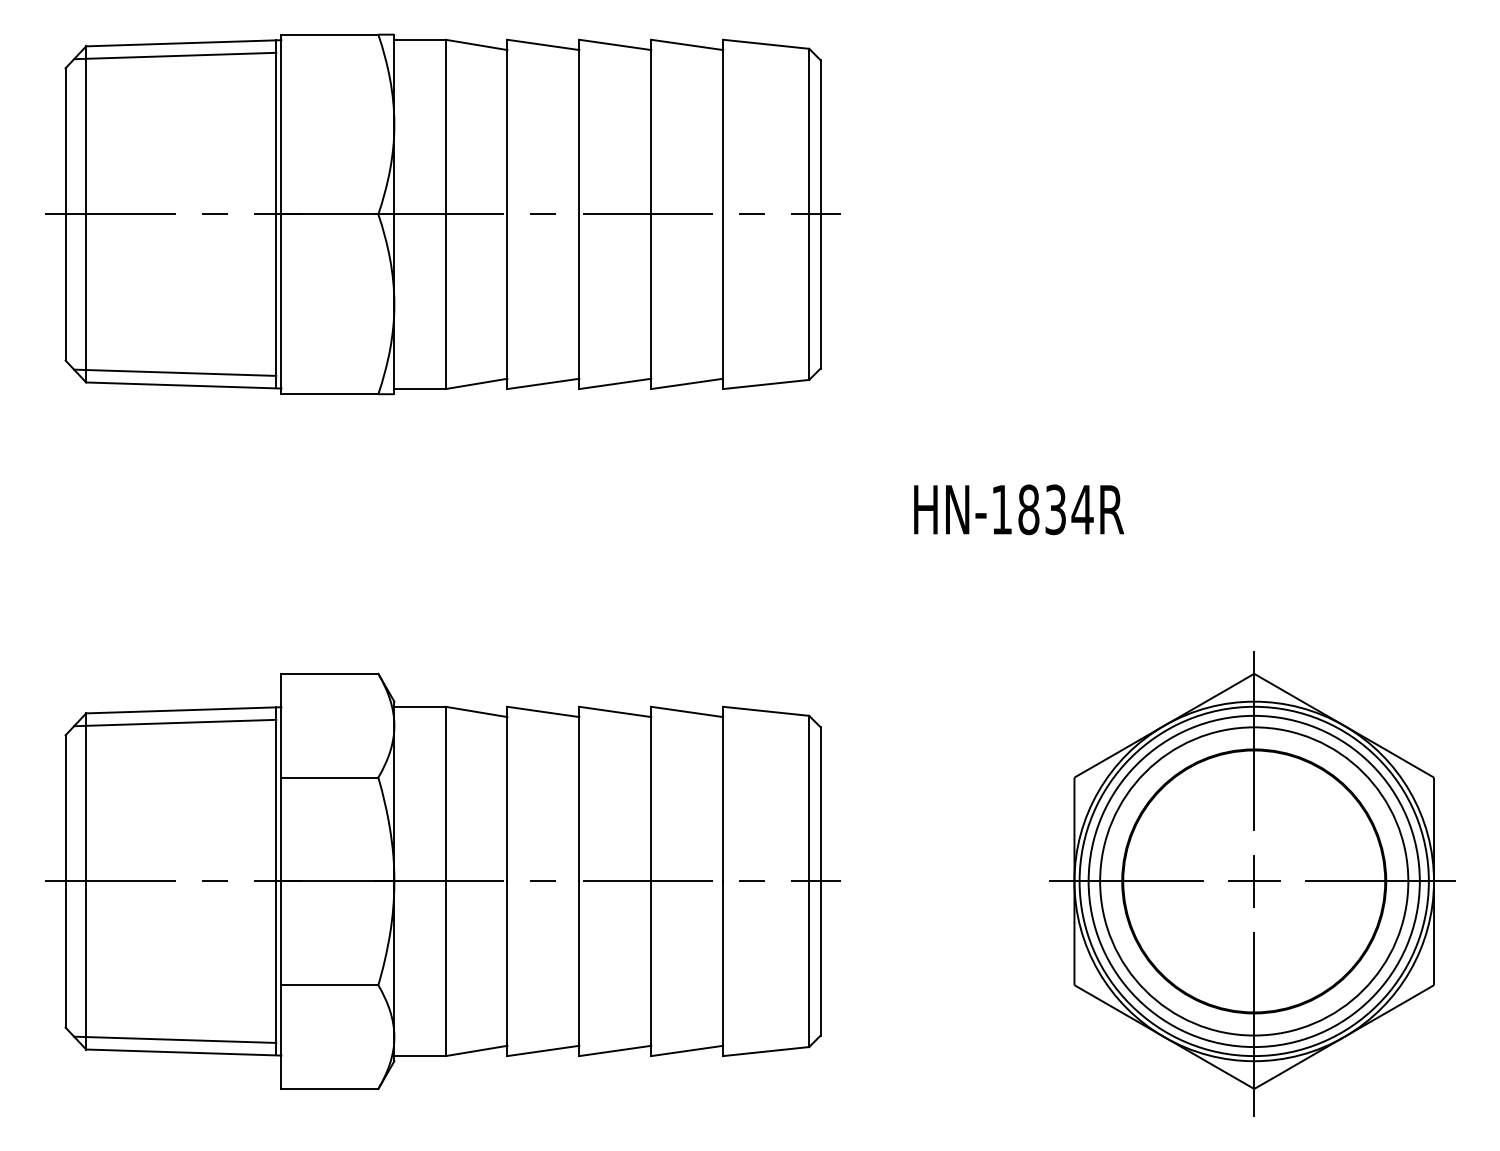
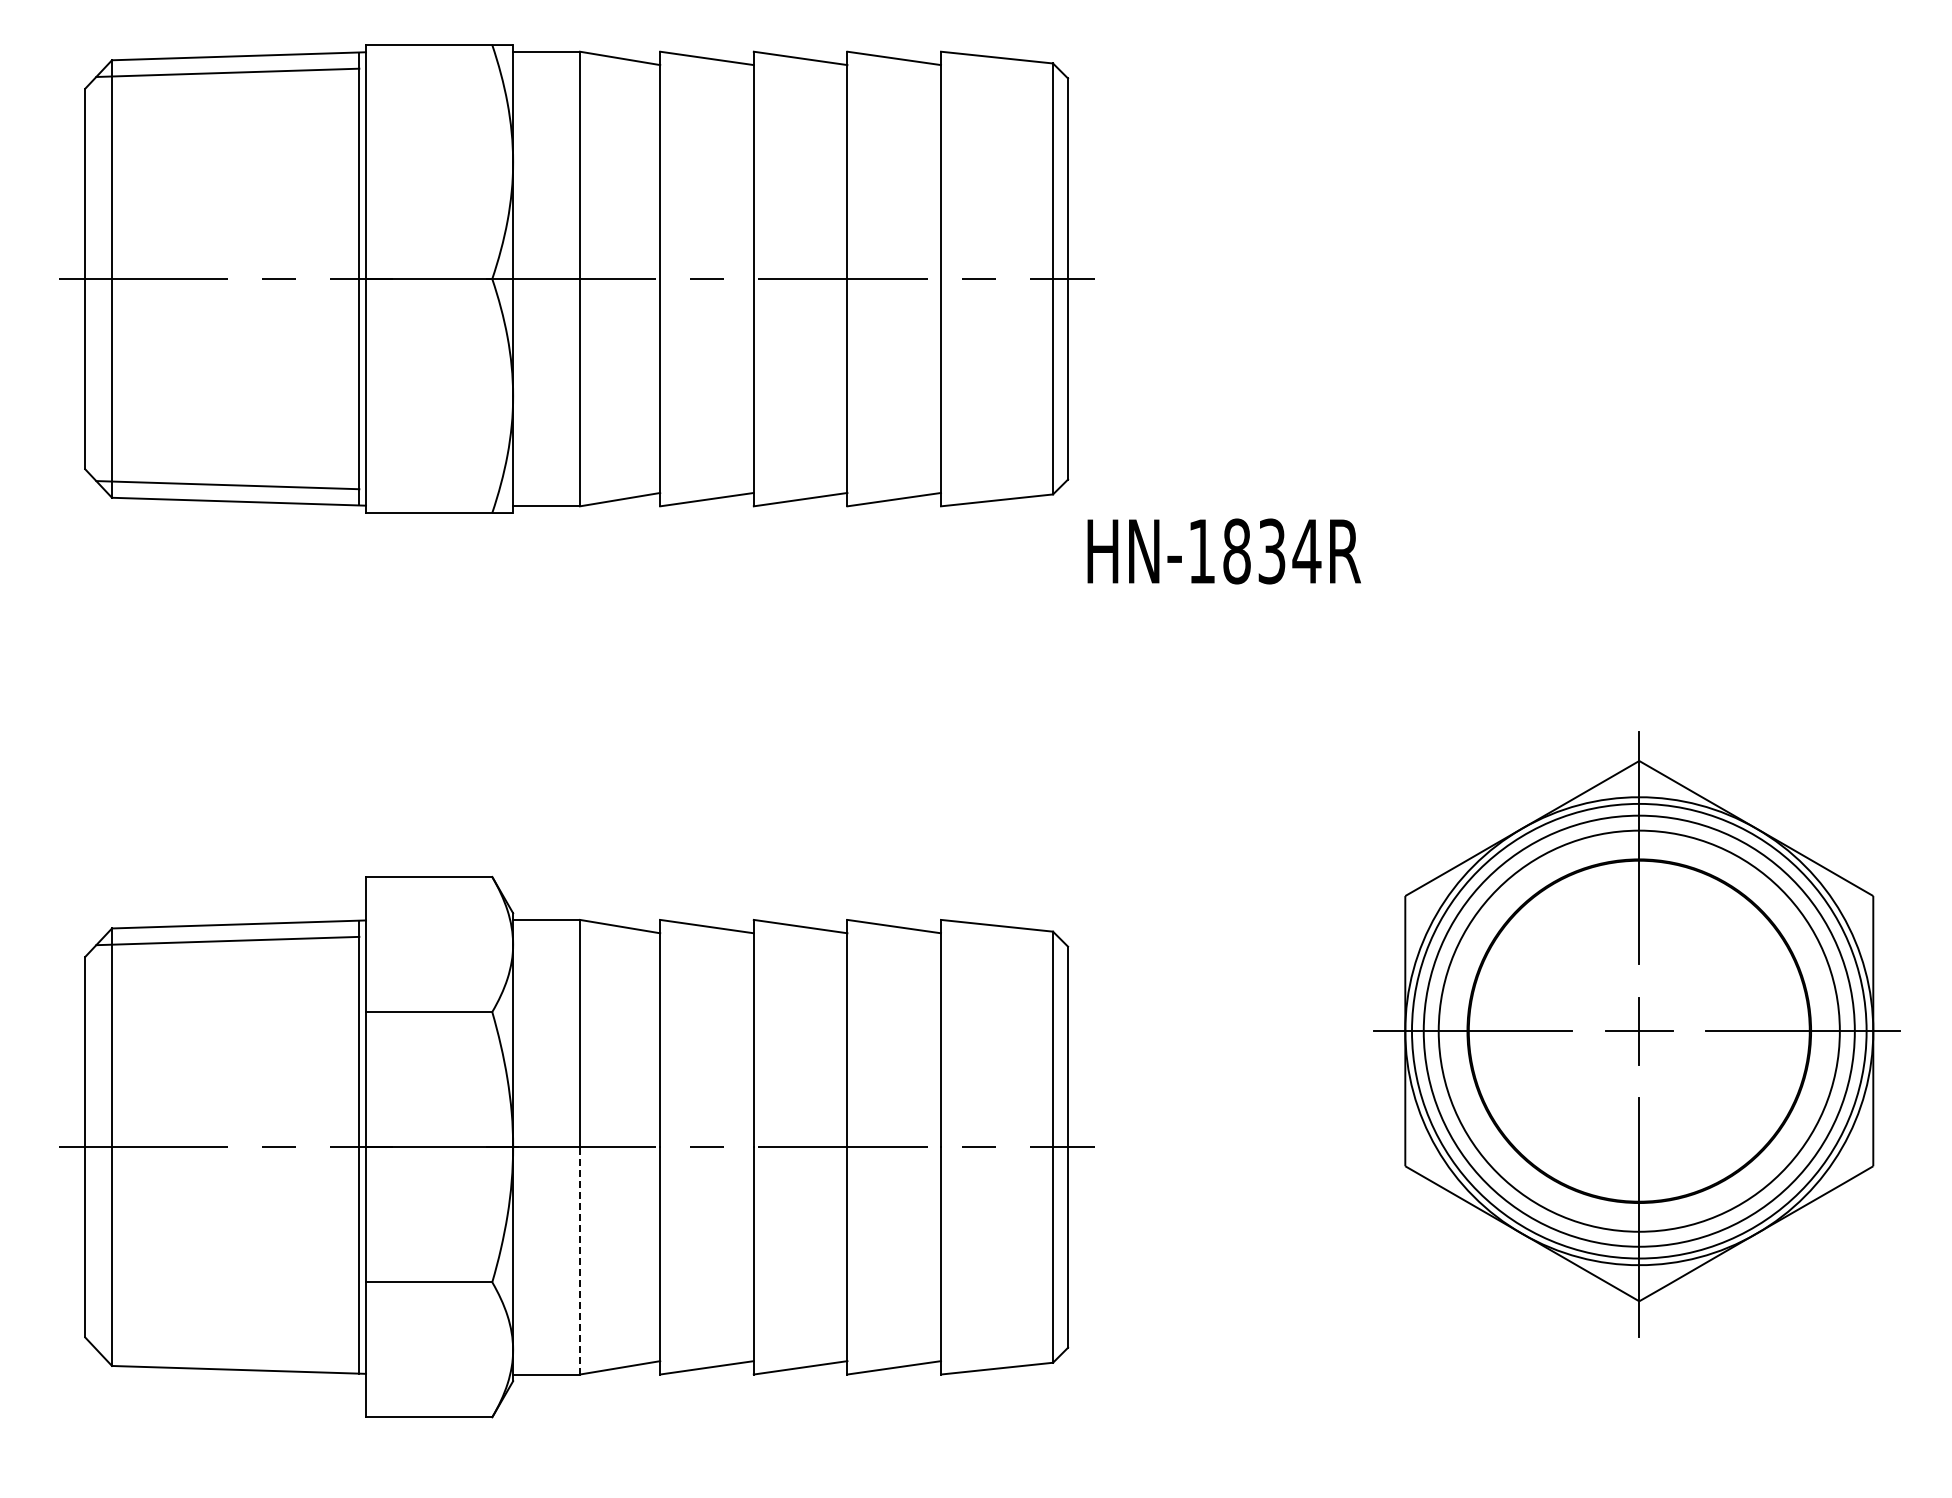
text: (1018, 509) -> (1223, 551), moved
part: (1252, 883) -> (1636, 1034), moved
line: (445, 968) -> (579, 1260), solid -> dashed
line: (174, 1039) -> (227, 1353), removed

